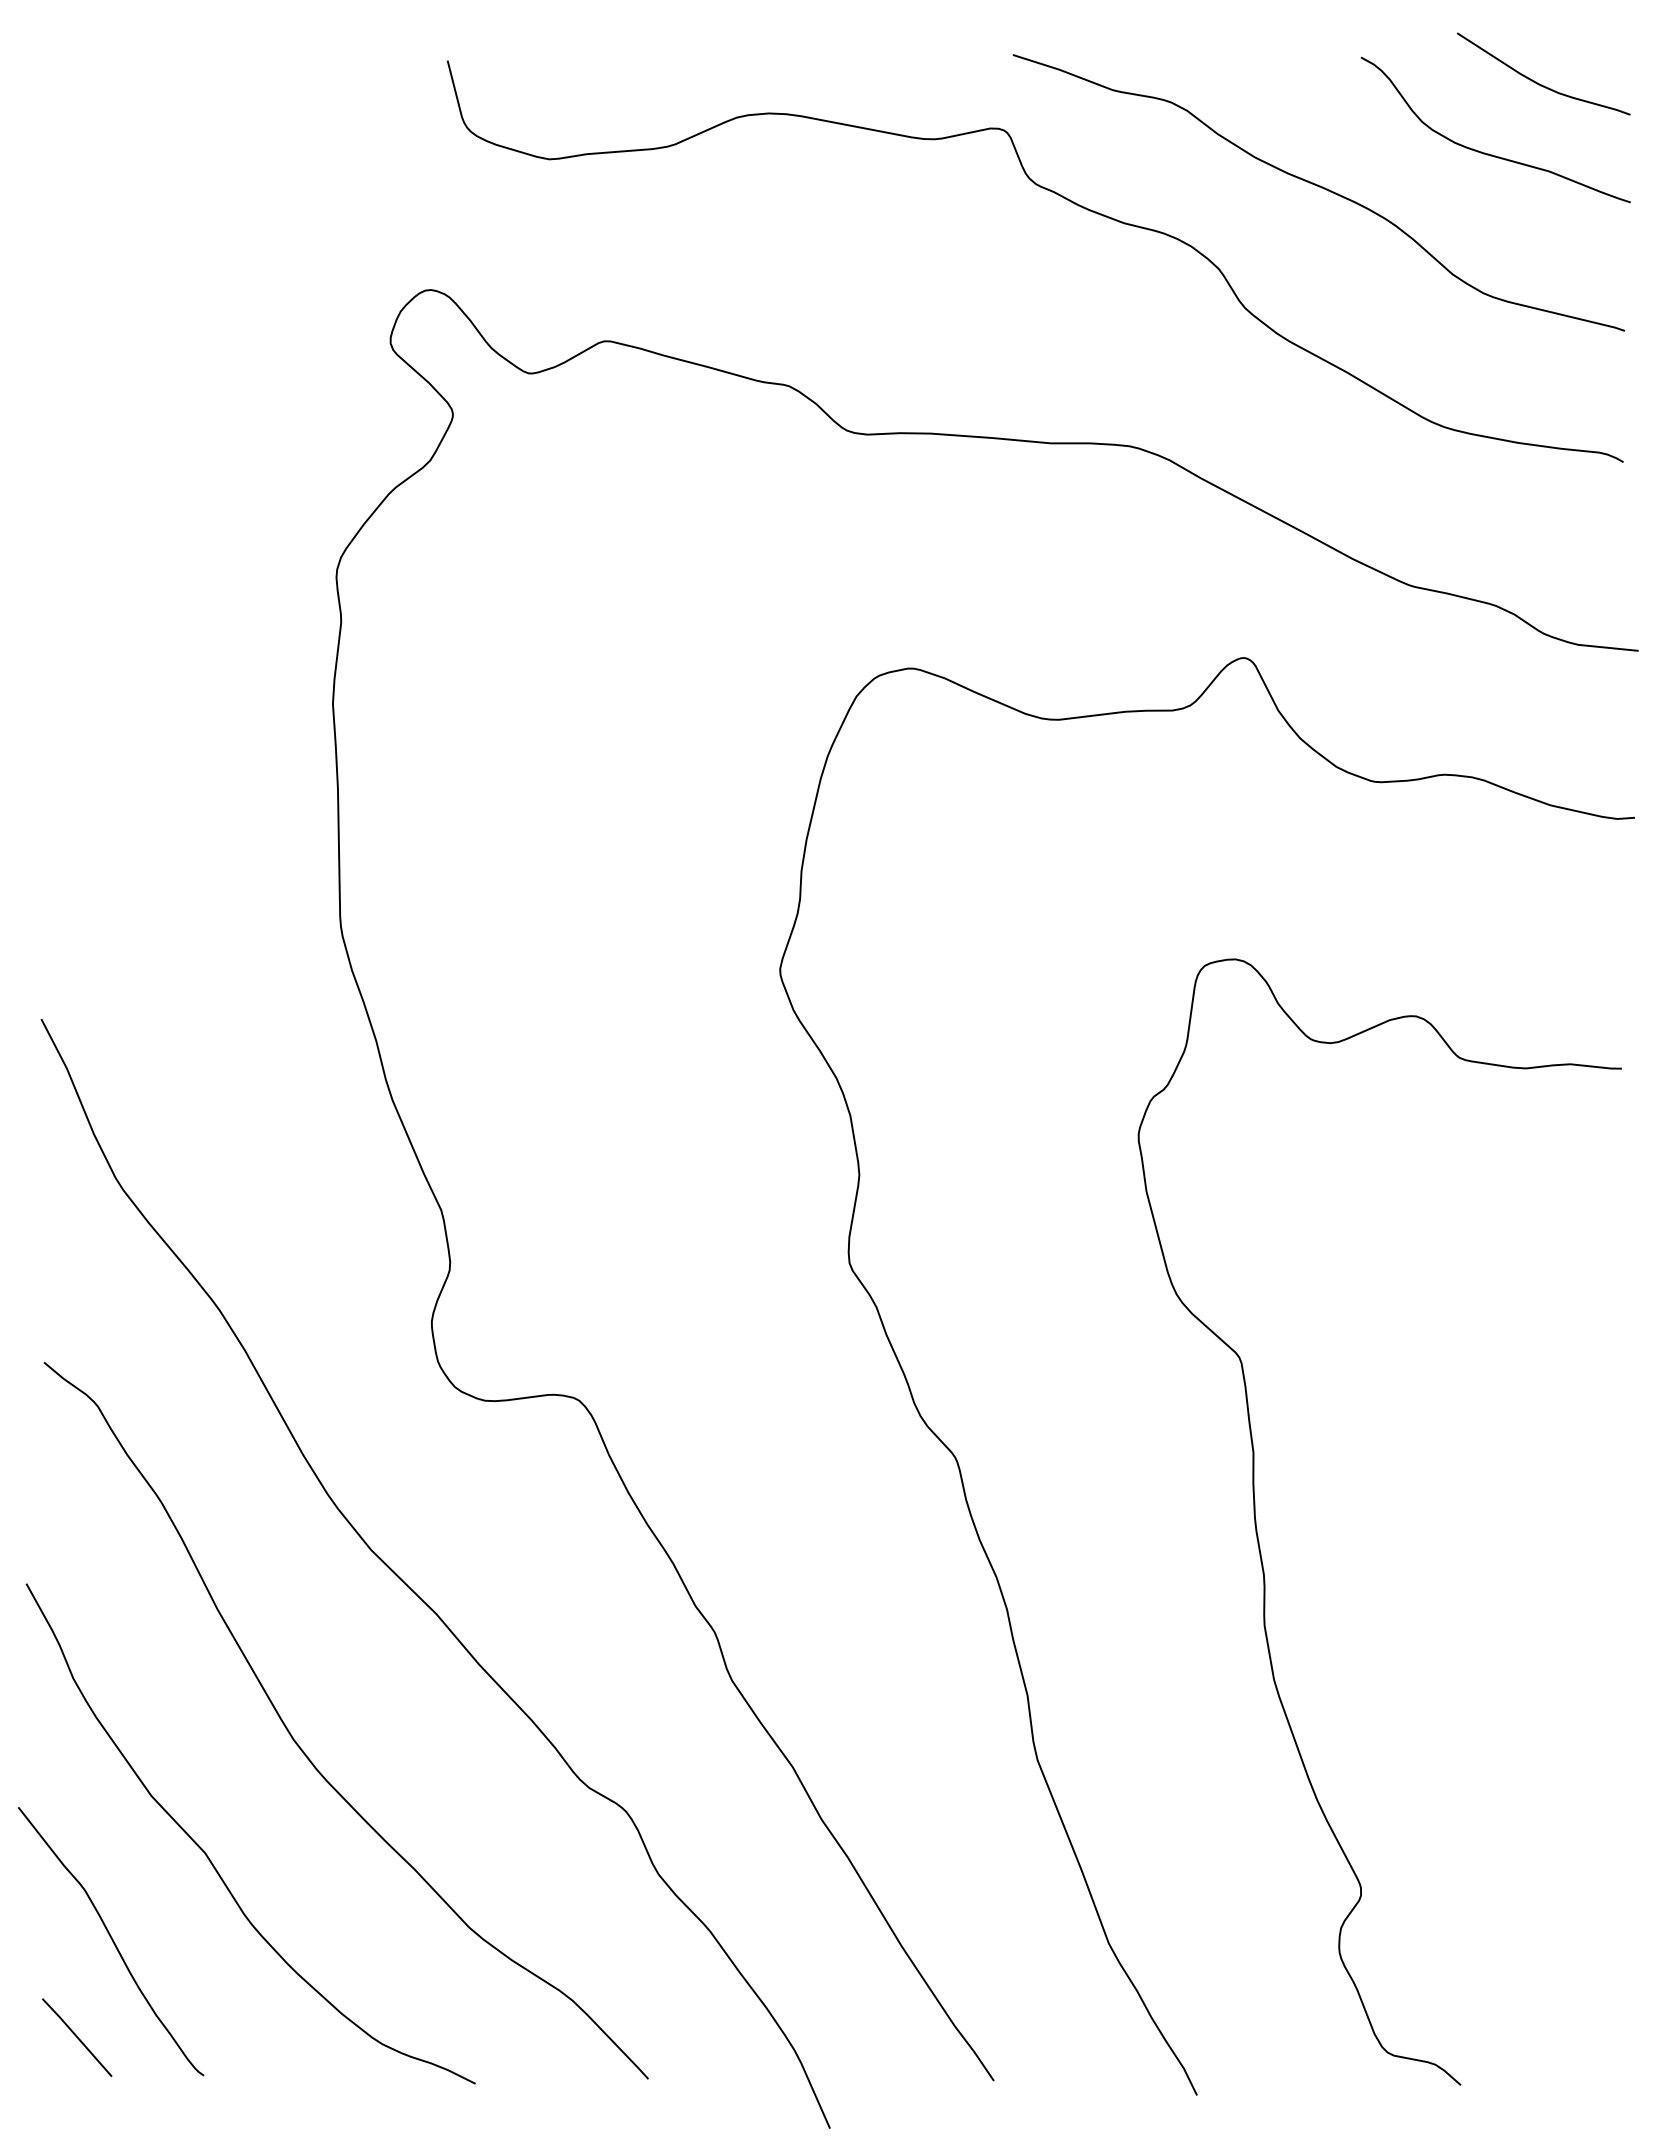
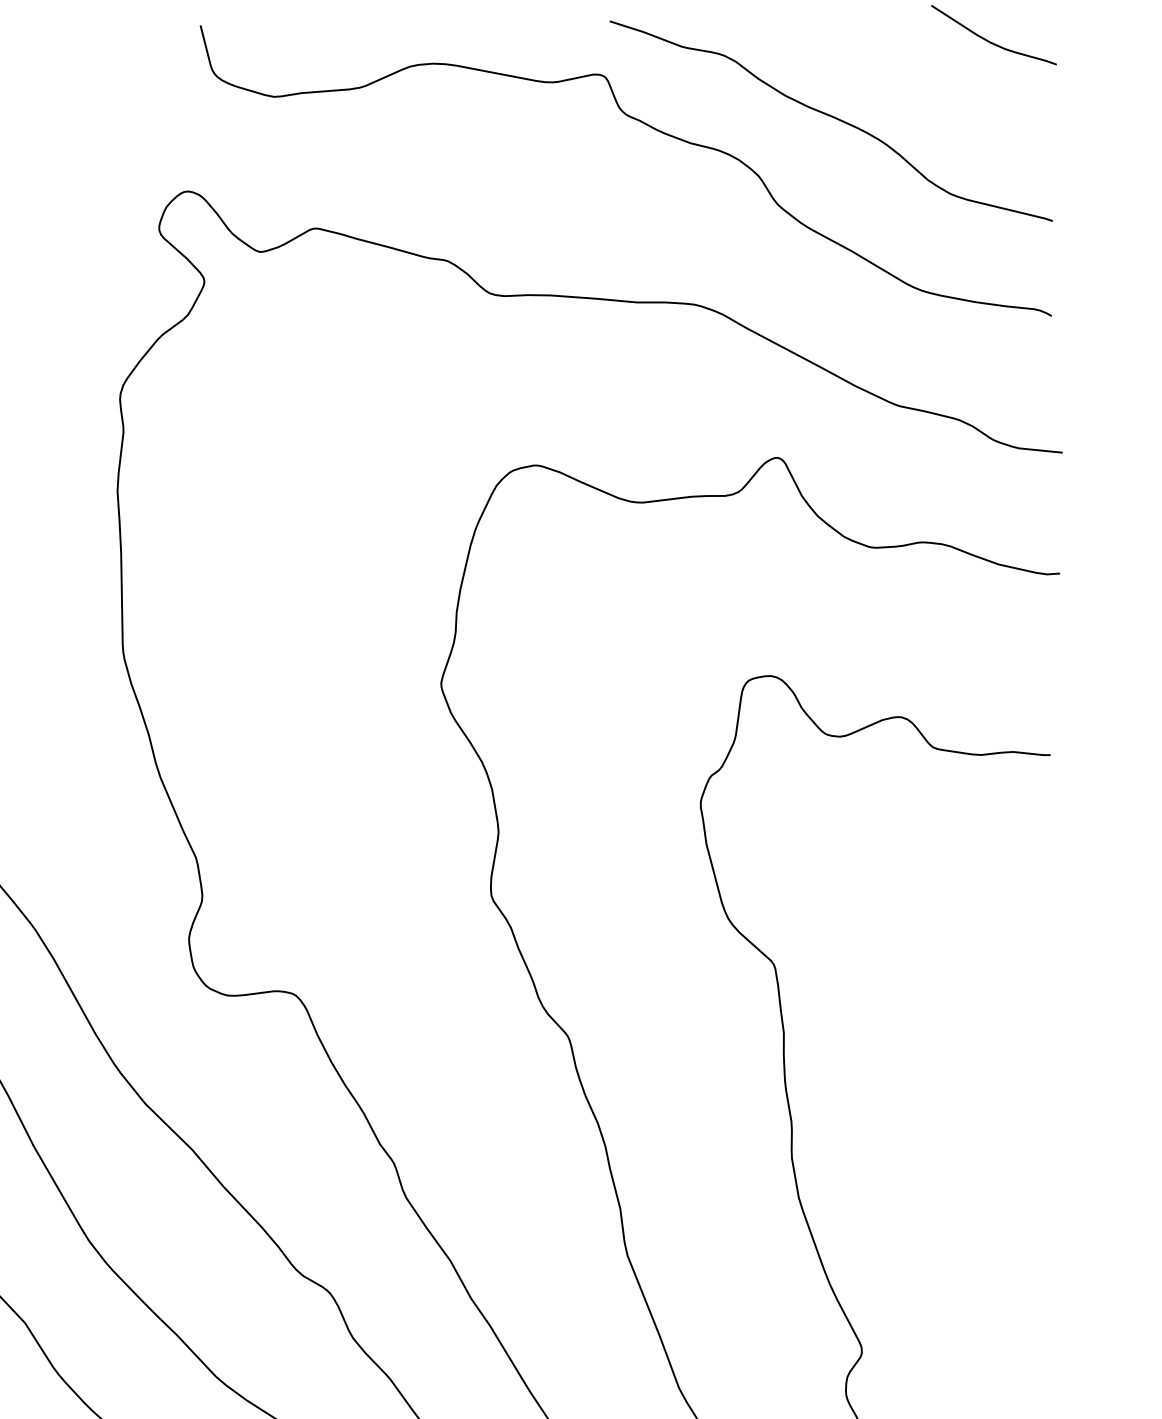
curve: (1488, 153) -> (954, 92), removed

